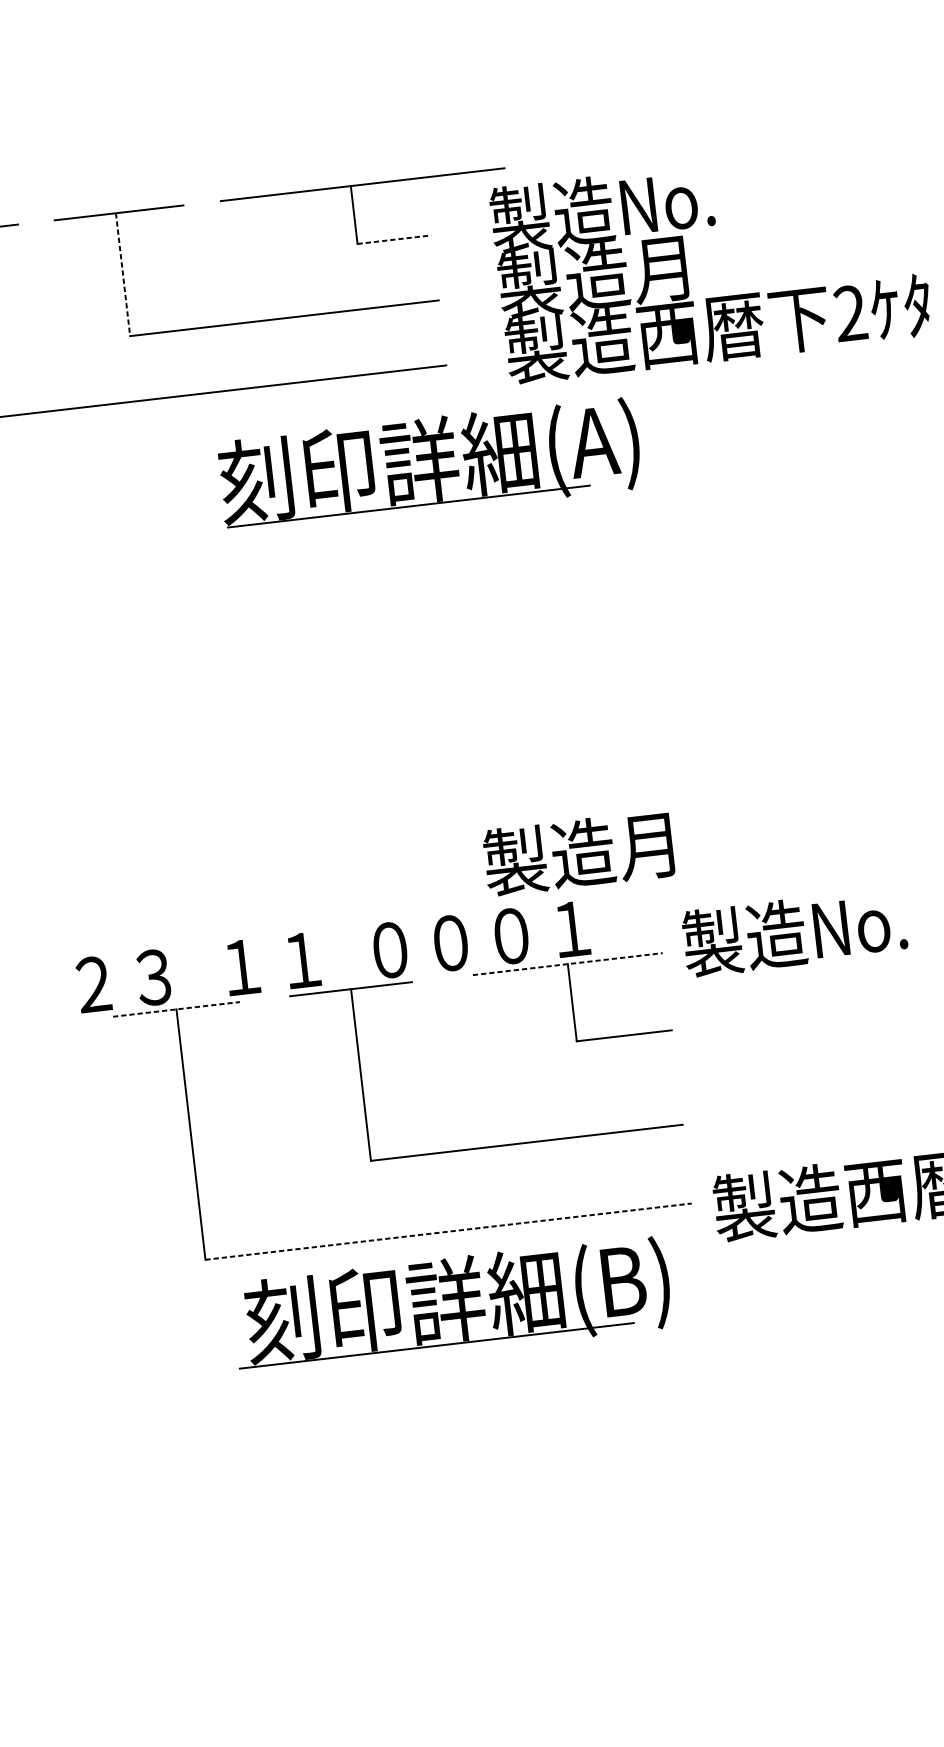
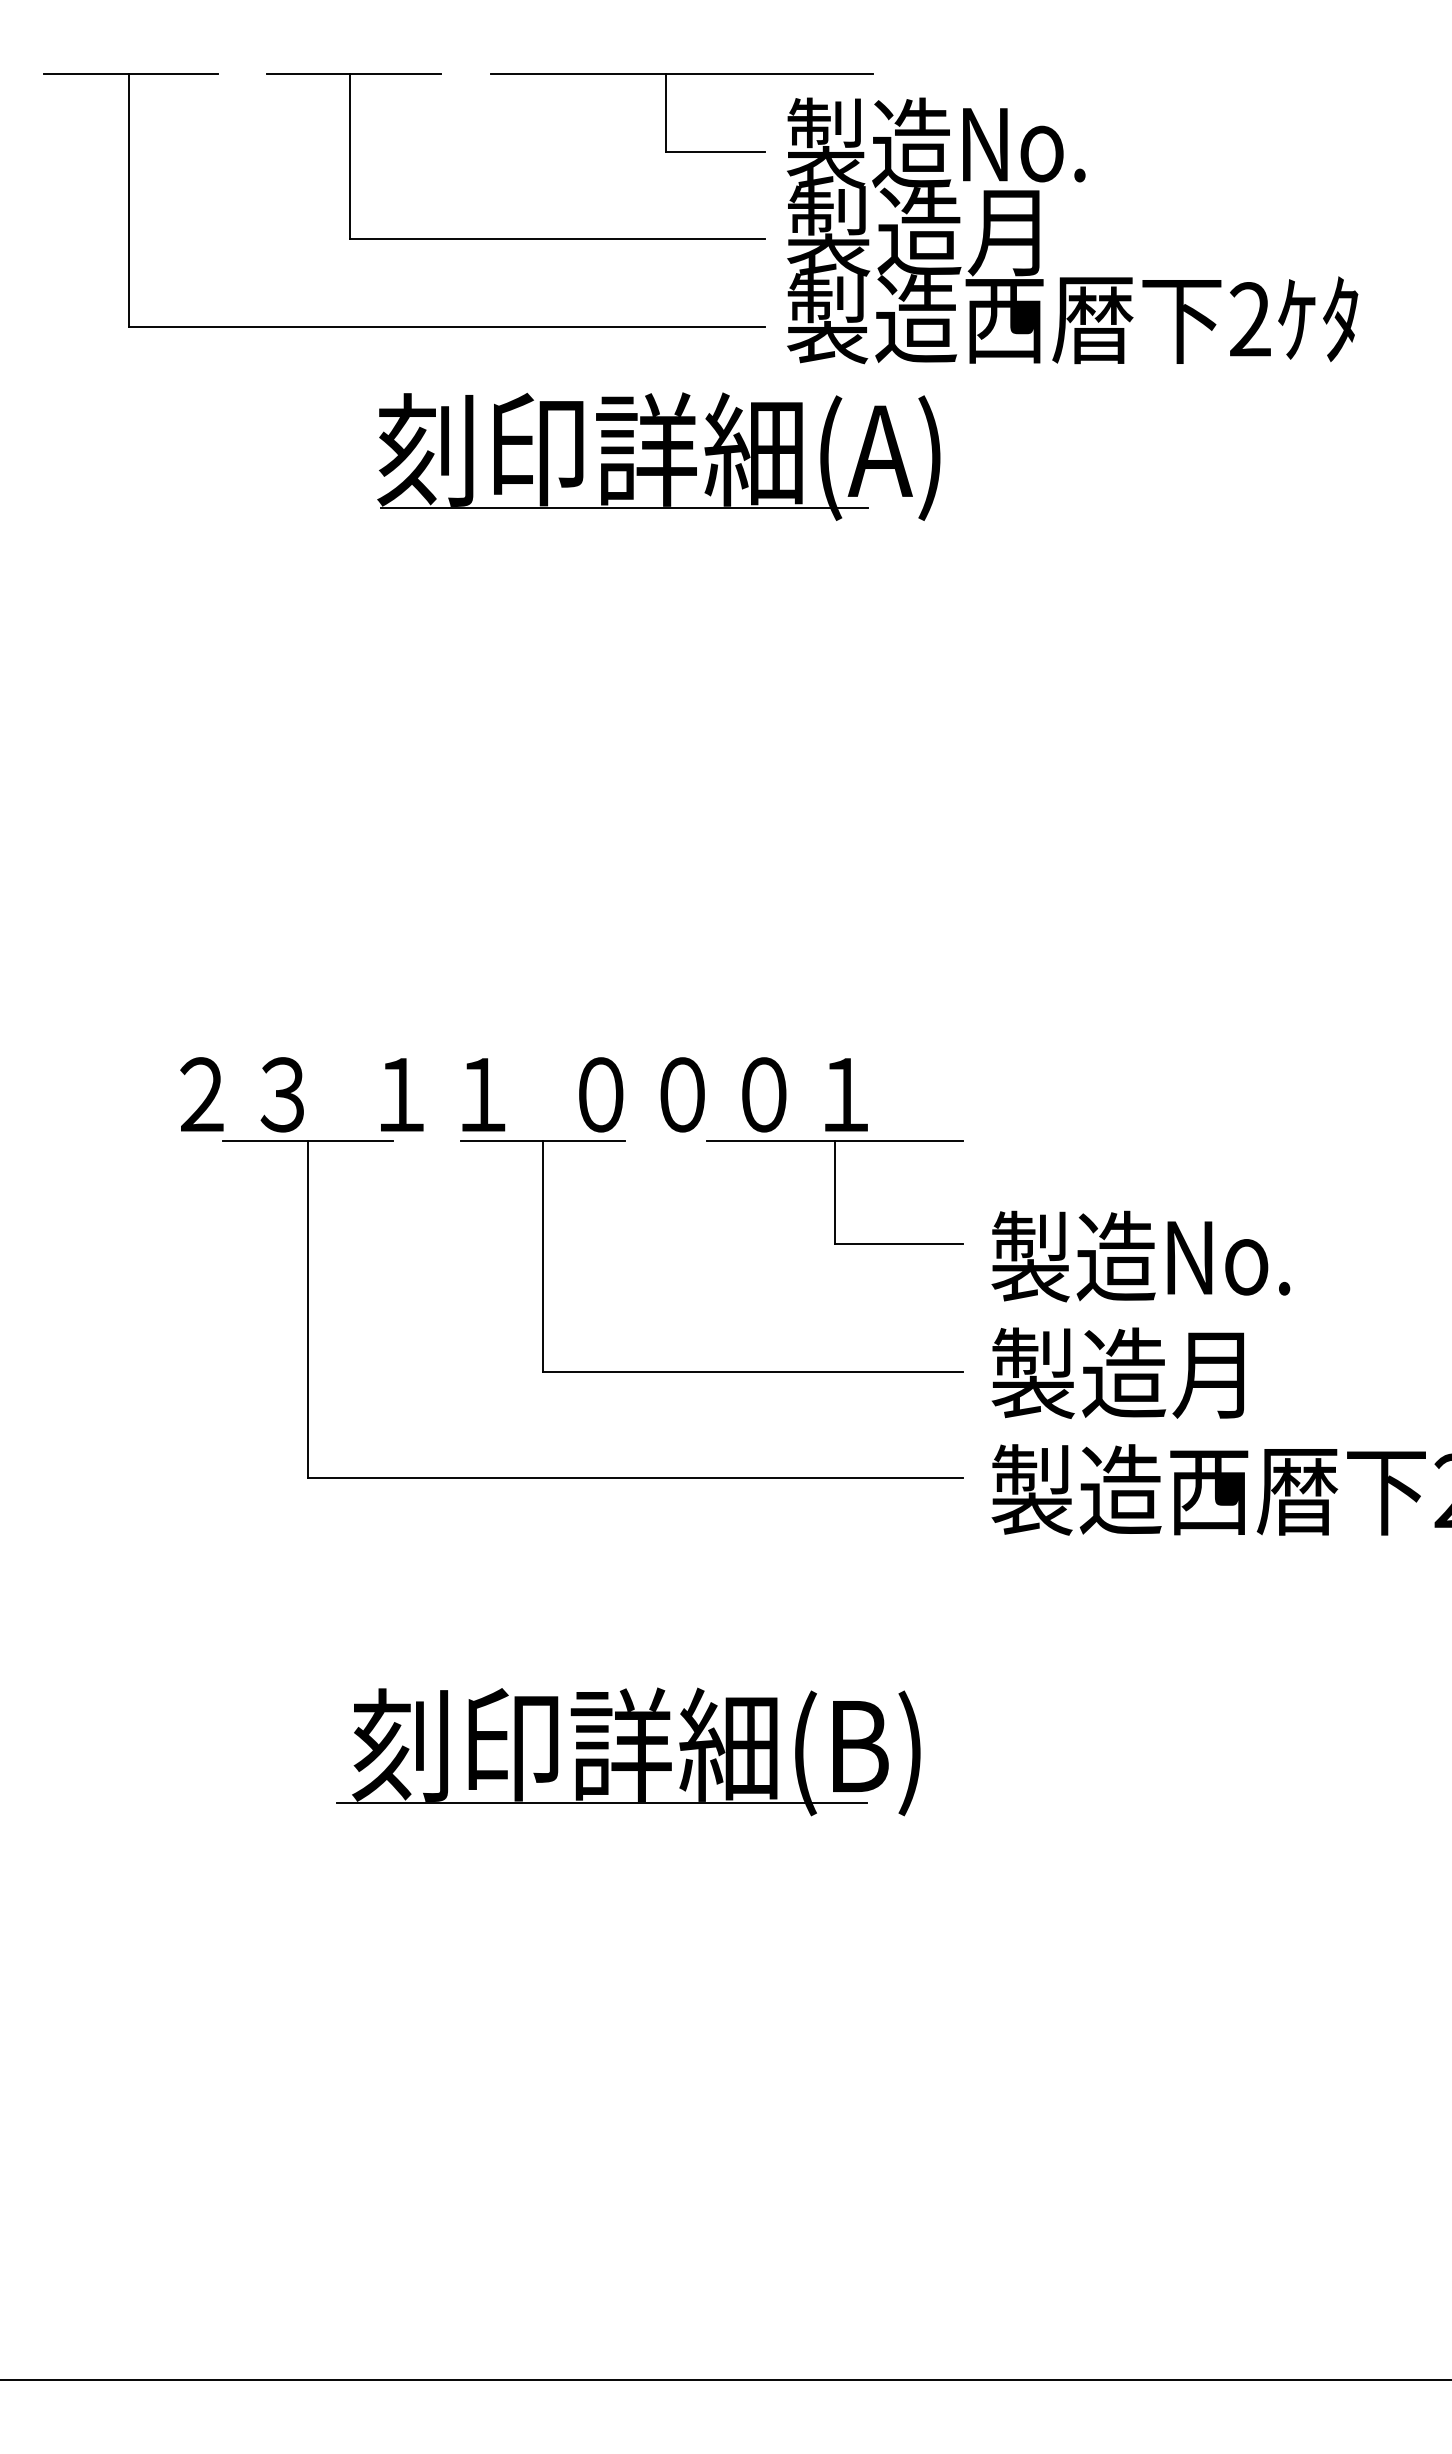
line: (394, 239) -> (715, 151), dashed -> solid
text: (710, 262) -> (1072, 230), moved
line: (122, 274) -> (349, 156), dashed -> solid
part: (429, 465) -> (658, 456), moved
text: (578, 853) -> (1117, 1372), moved
text: (794, 932) -> (1140, 1256), moved
line: (567, 964) -> (834, 1140), dashed -> solid
line: (176, 1009) -> (308, 1140), dashed -> solid
line: (448, 1231) -> (635, 1477), dashed -> solid
part: (451, 1299) -> (628, 1744), moved

